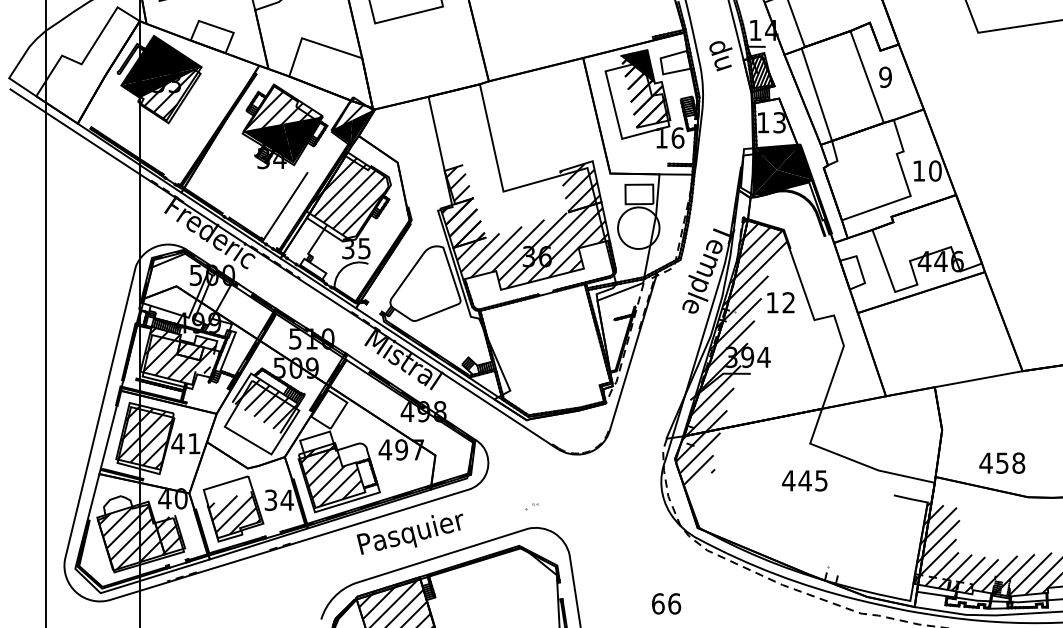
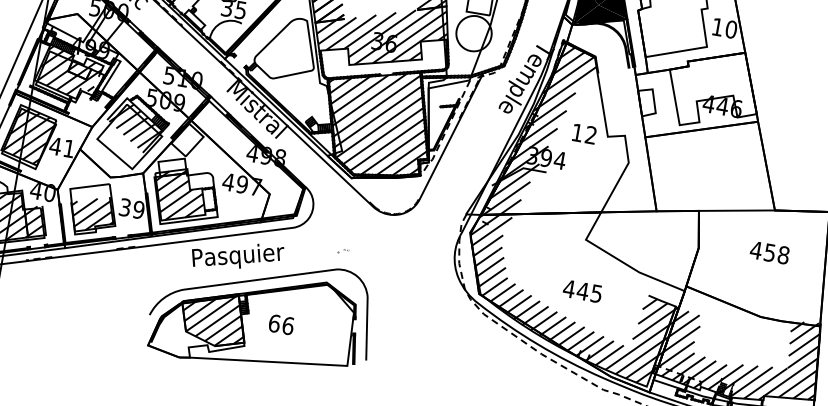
text: (780, 302) -> (584, 133), moved
hatch: (544, 350) -> (376, 122), added
text: (1002, 462) -> (770, 252), moved
text: (804, 480) -> (582, 290), moved
text: (287, 499) -> (139, 209), 34 -> 39
hatch: (807, 536) -> (570, 317), added
text: (666, 603) -> (281, 324), moved

